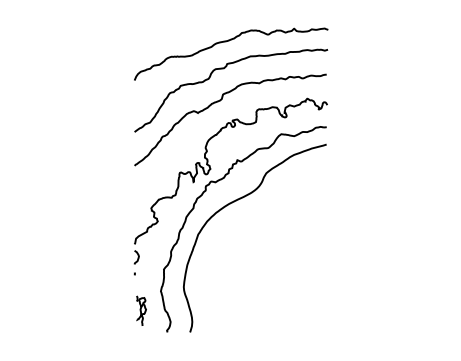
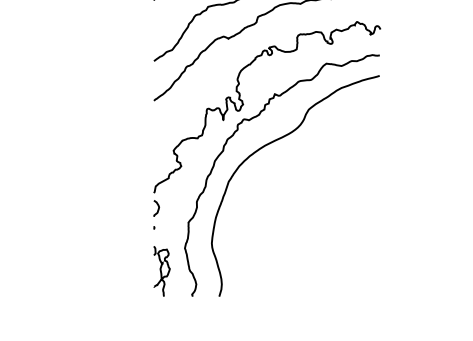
part: (141, 310) -> (162, 270), size x1.43

